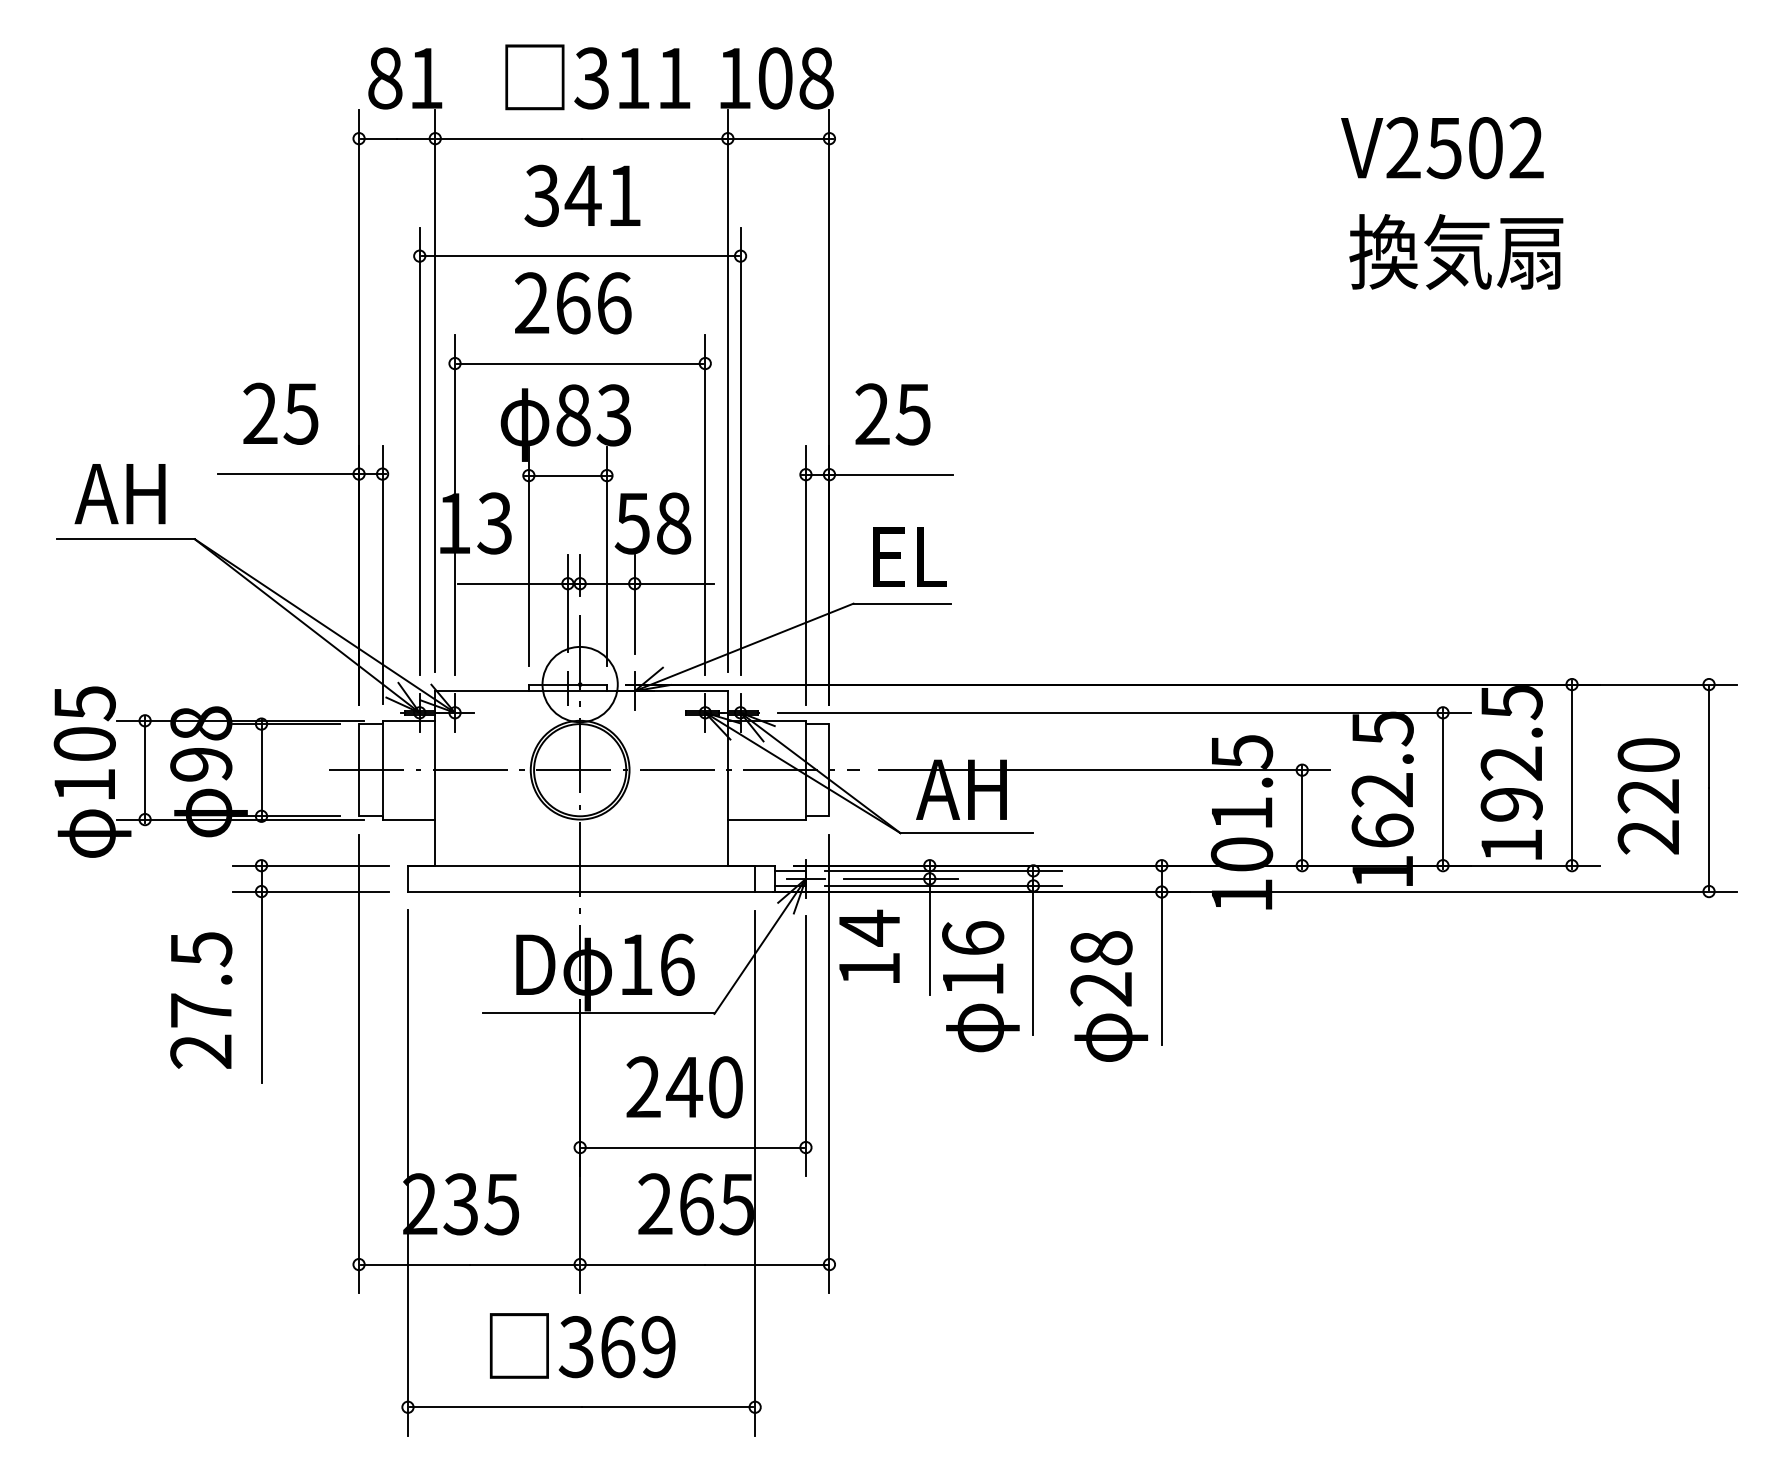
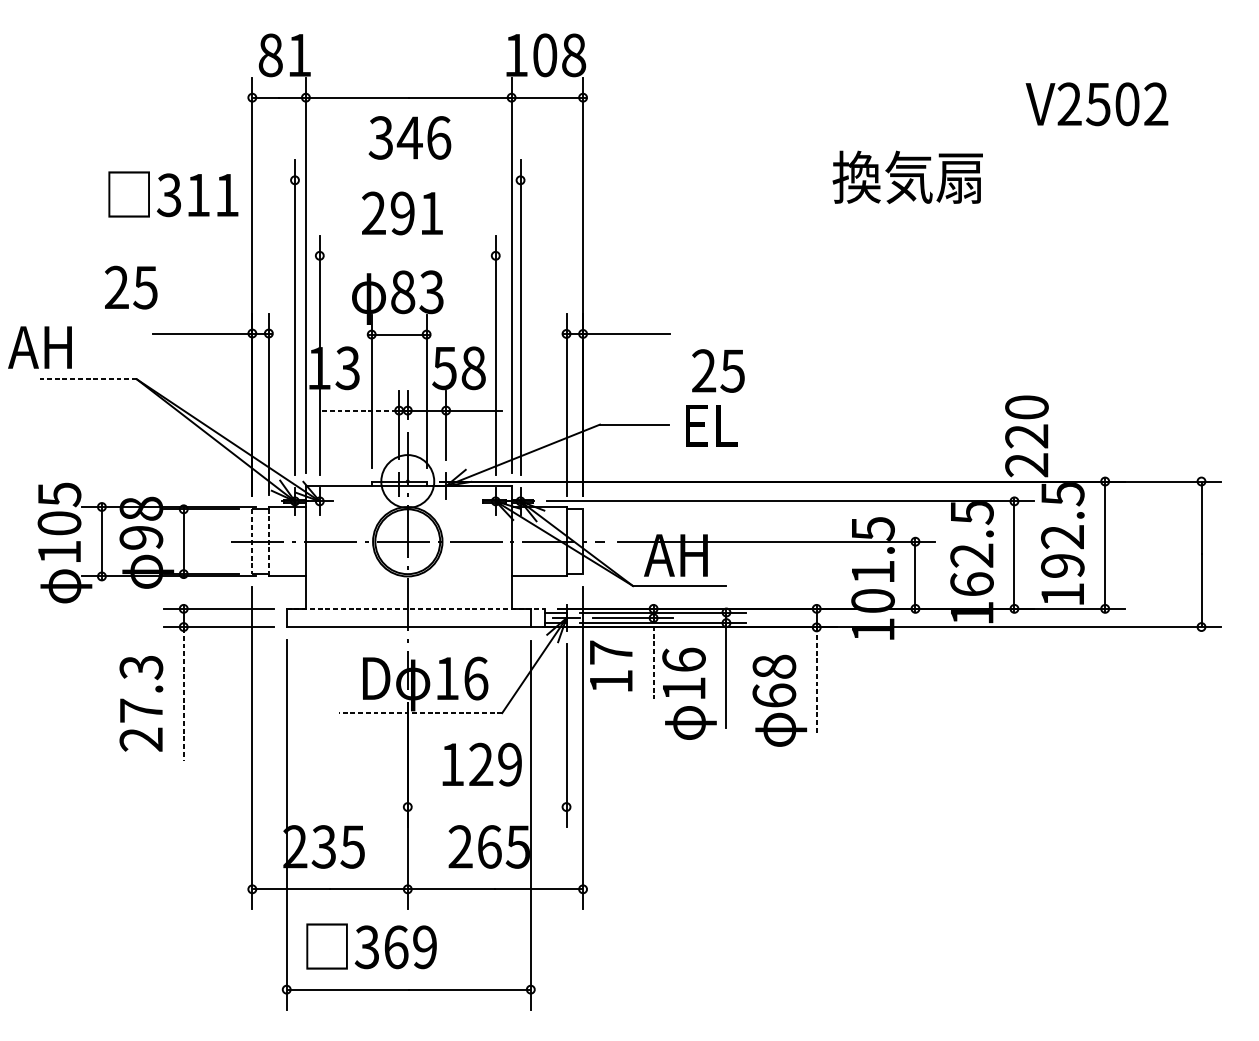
text: (597, 77) -> (173, 194), moved
text: (1442, 148) -> (1097, 104), moved
text: (624, 195) -> (438, 137), 341 -> 346
text: (1456, 251) -> (907, 177), moved
line: (579, 256) -> (407, 180), removed
text: (593, 303) -> (417, 213), 266 -> 291
line: (579, 363) -> (407, 255), removed
text: (280, 413) -> (131, 287), moved
text: (892, 414) -> (718, 371), moved
text: (119, 494) -> (39, 347), moved
line: (126, 539) -> (88, 379), solid -> dashed
text: (909, 556) -> (711, 425), moved
line: (513, 583) -> (360, 410), solid -> dashed
line: (359, 770) -> (252, 541), solid -> dashed
line: (382, 770) -> (268, 541), solid -> dashed
text: (1648, 796) -> (1026, 436), moved
line: (591, 865) -> (415, 608), solid -> dashed
text: (869, 927) -> (611, 652), 14 -> 17
line: (929, 936) -> (653, 658), solid -> dashed
text: (201, 949) -> (141, 667), 27.5 -> 27.3
line: (1161, 969) -> (816, 681), solid -> dashed
line: (261, 987) -> (183, 694), solid -> dashed
text: (1101, 988) -> (774, 695), 28 -> 68
line: (598, 1013) -> (420, 712), solid -> dashed
text: (684, 1087) -> (481, 764), 240 -> 129
line: (693, 1147) -> (487, 807), removed
text: (582, 1345) -> (371, 946), moved

